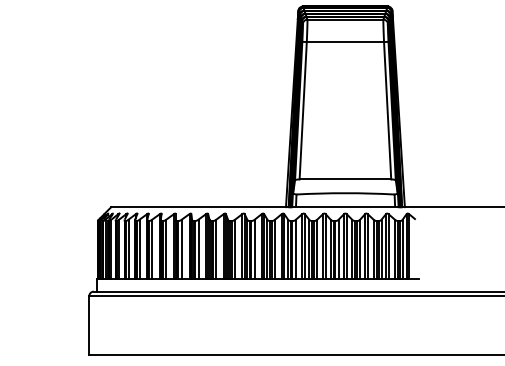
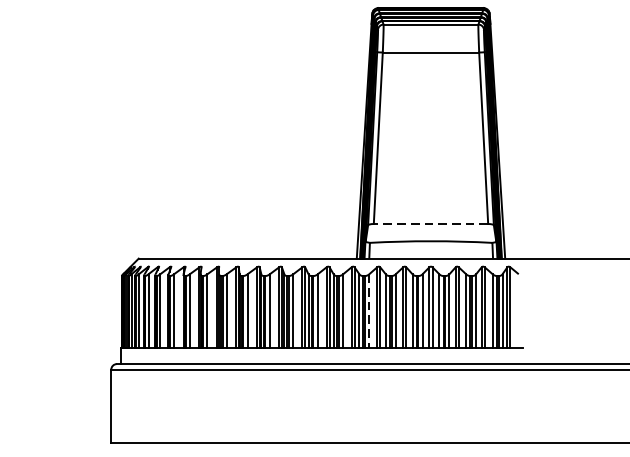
line: (345, 179) -> (431, 224), solid -> dashed
line: (296, 249) -> (369, 311), solid -> dashed

